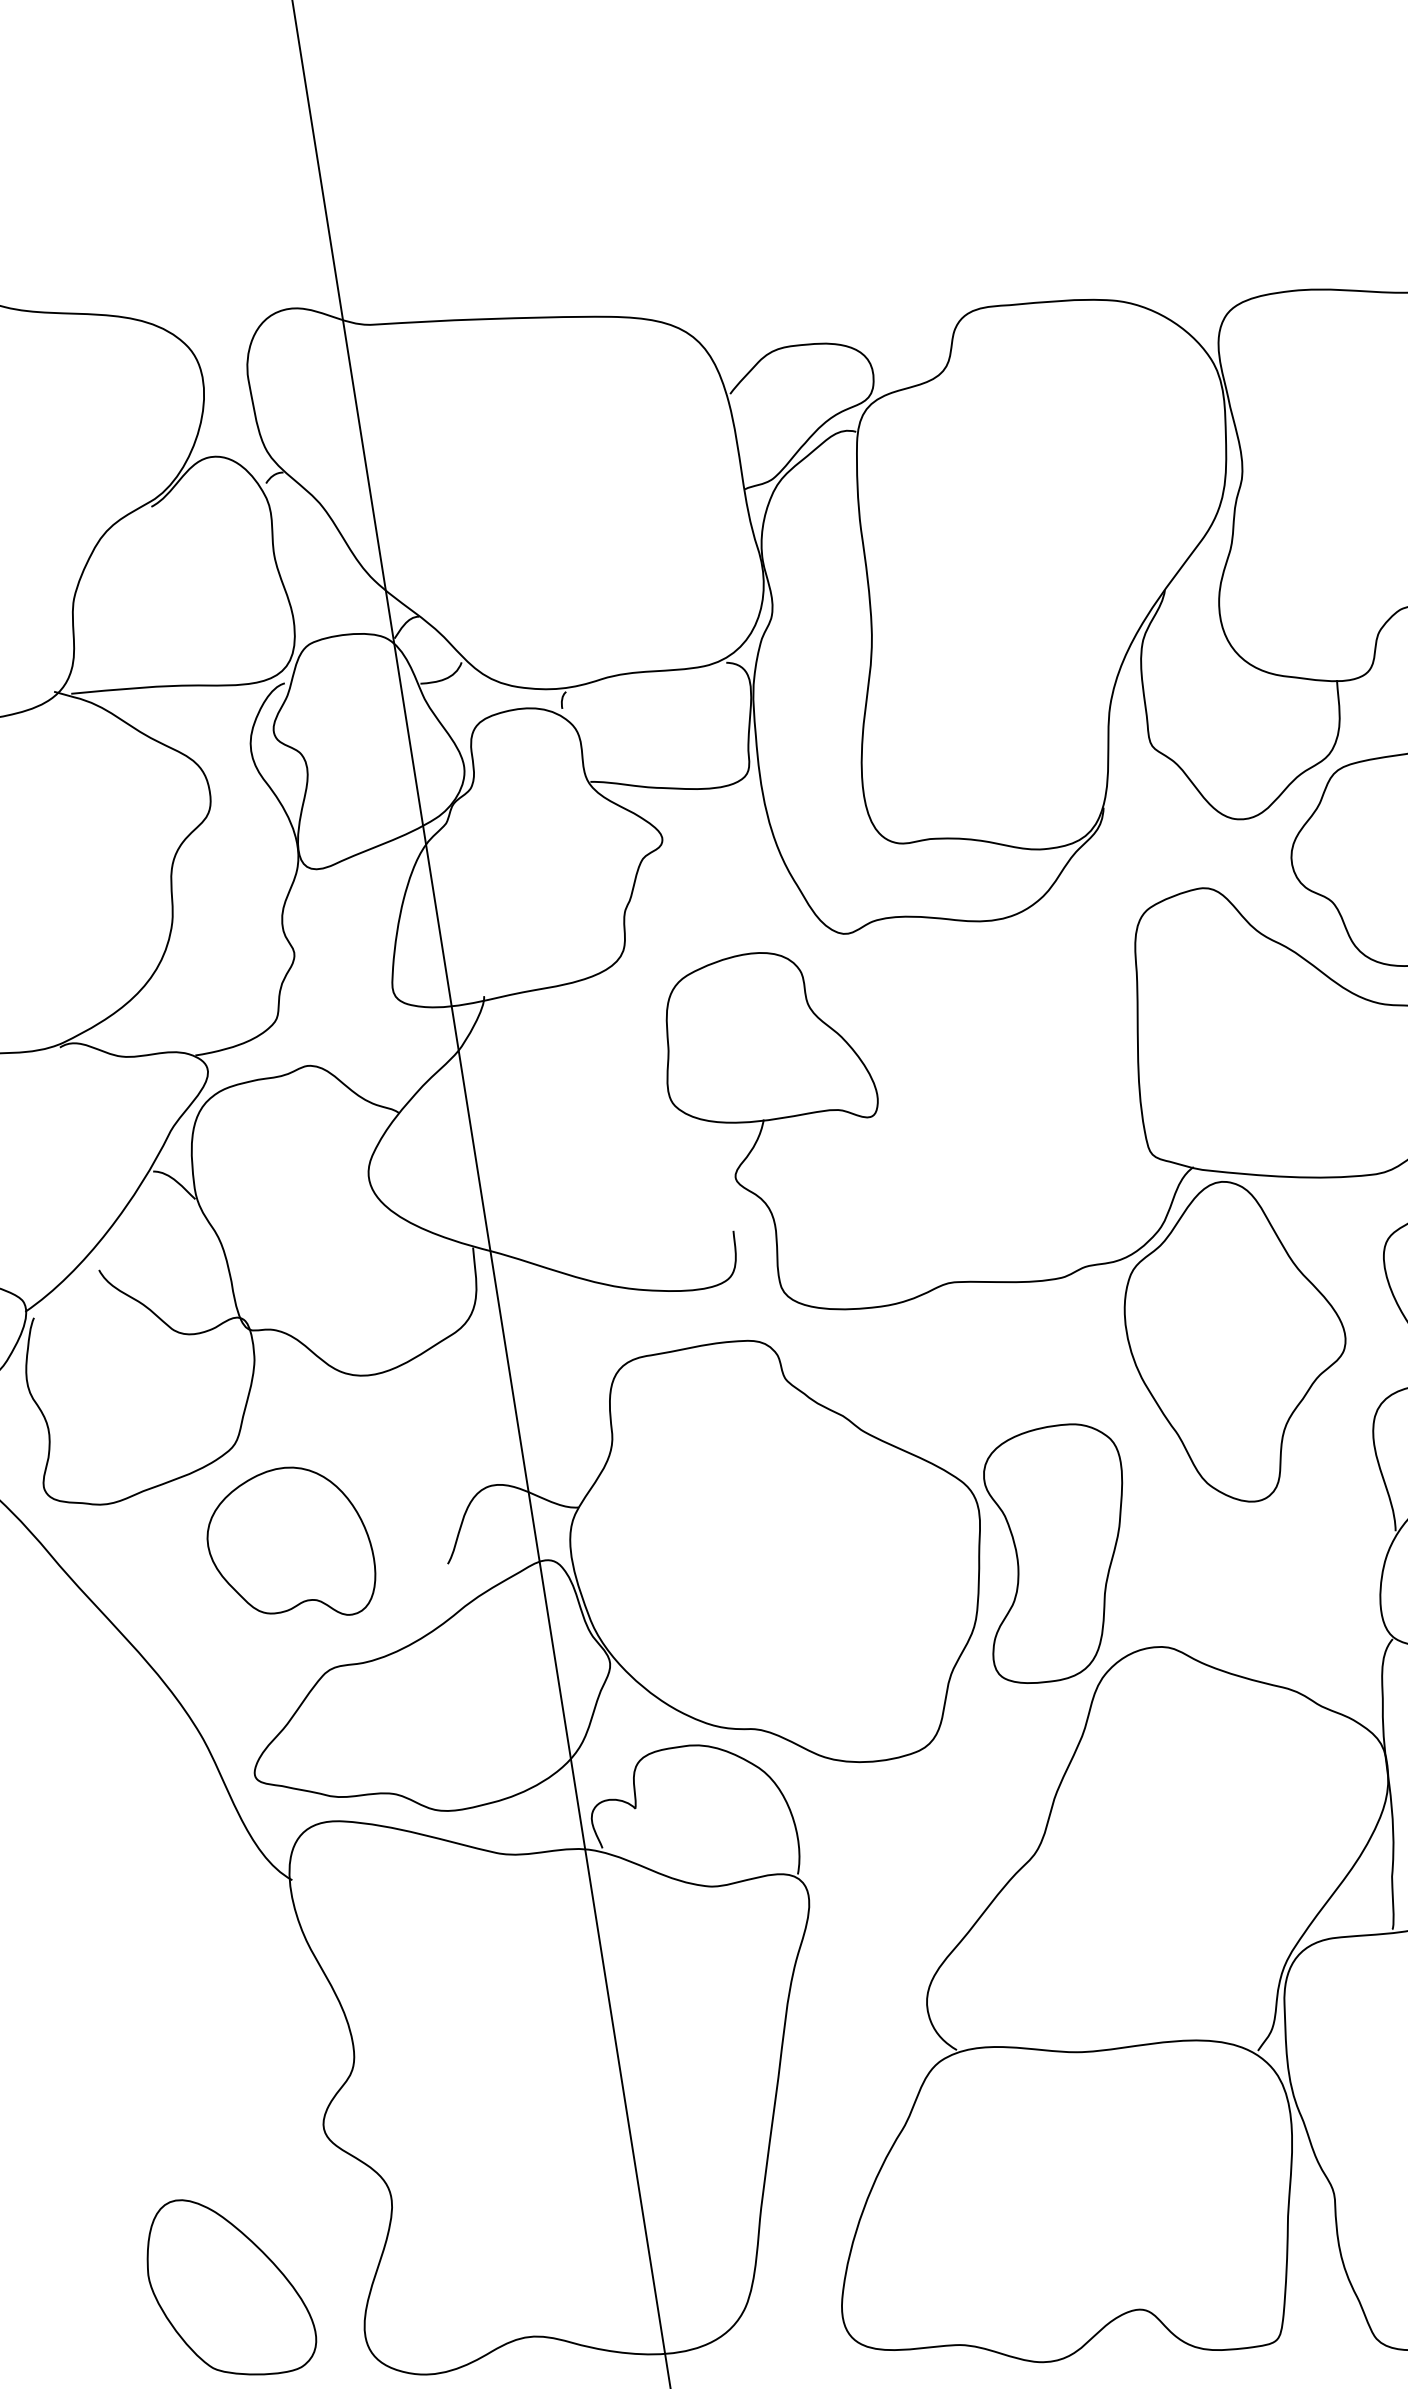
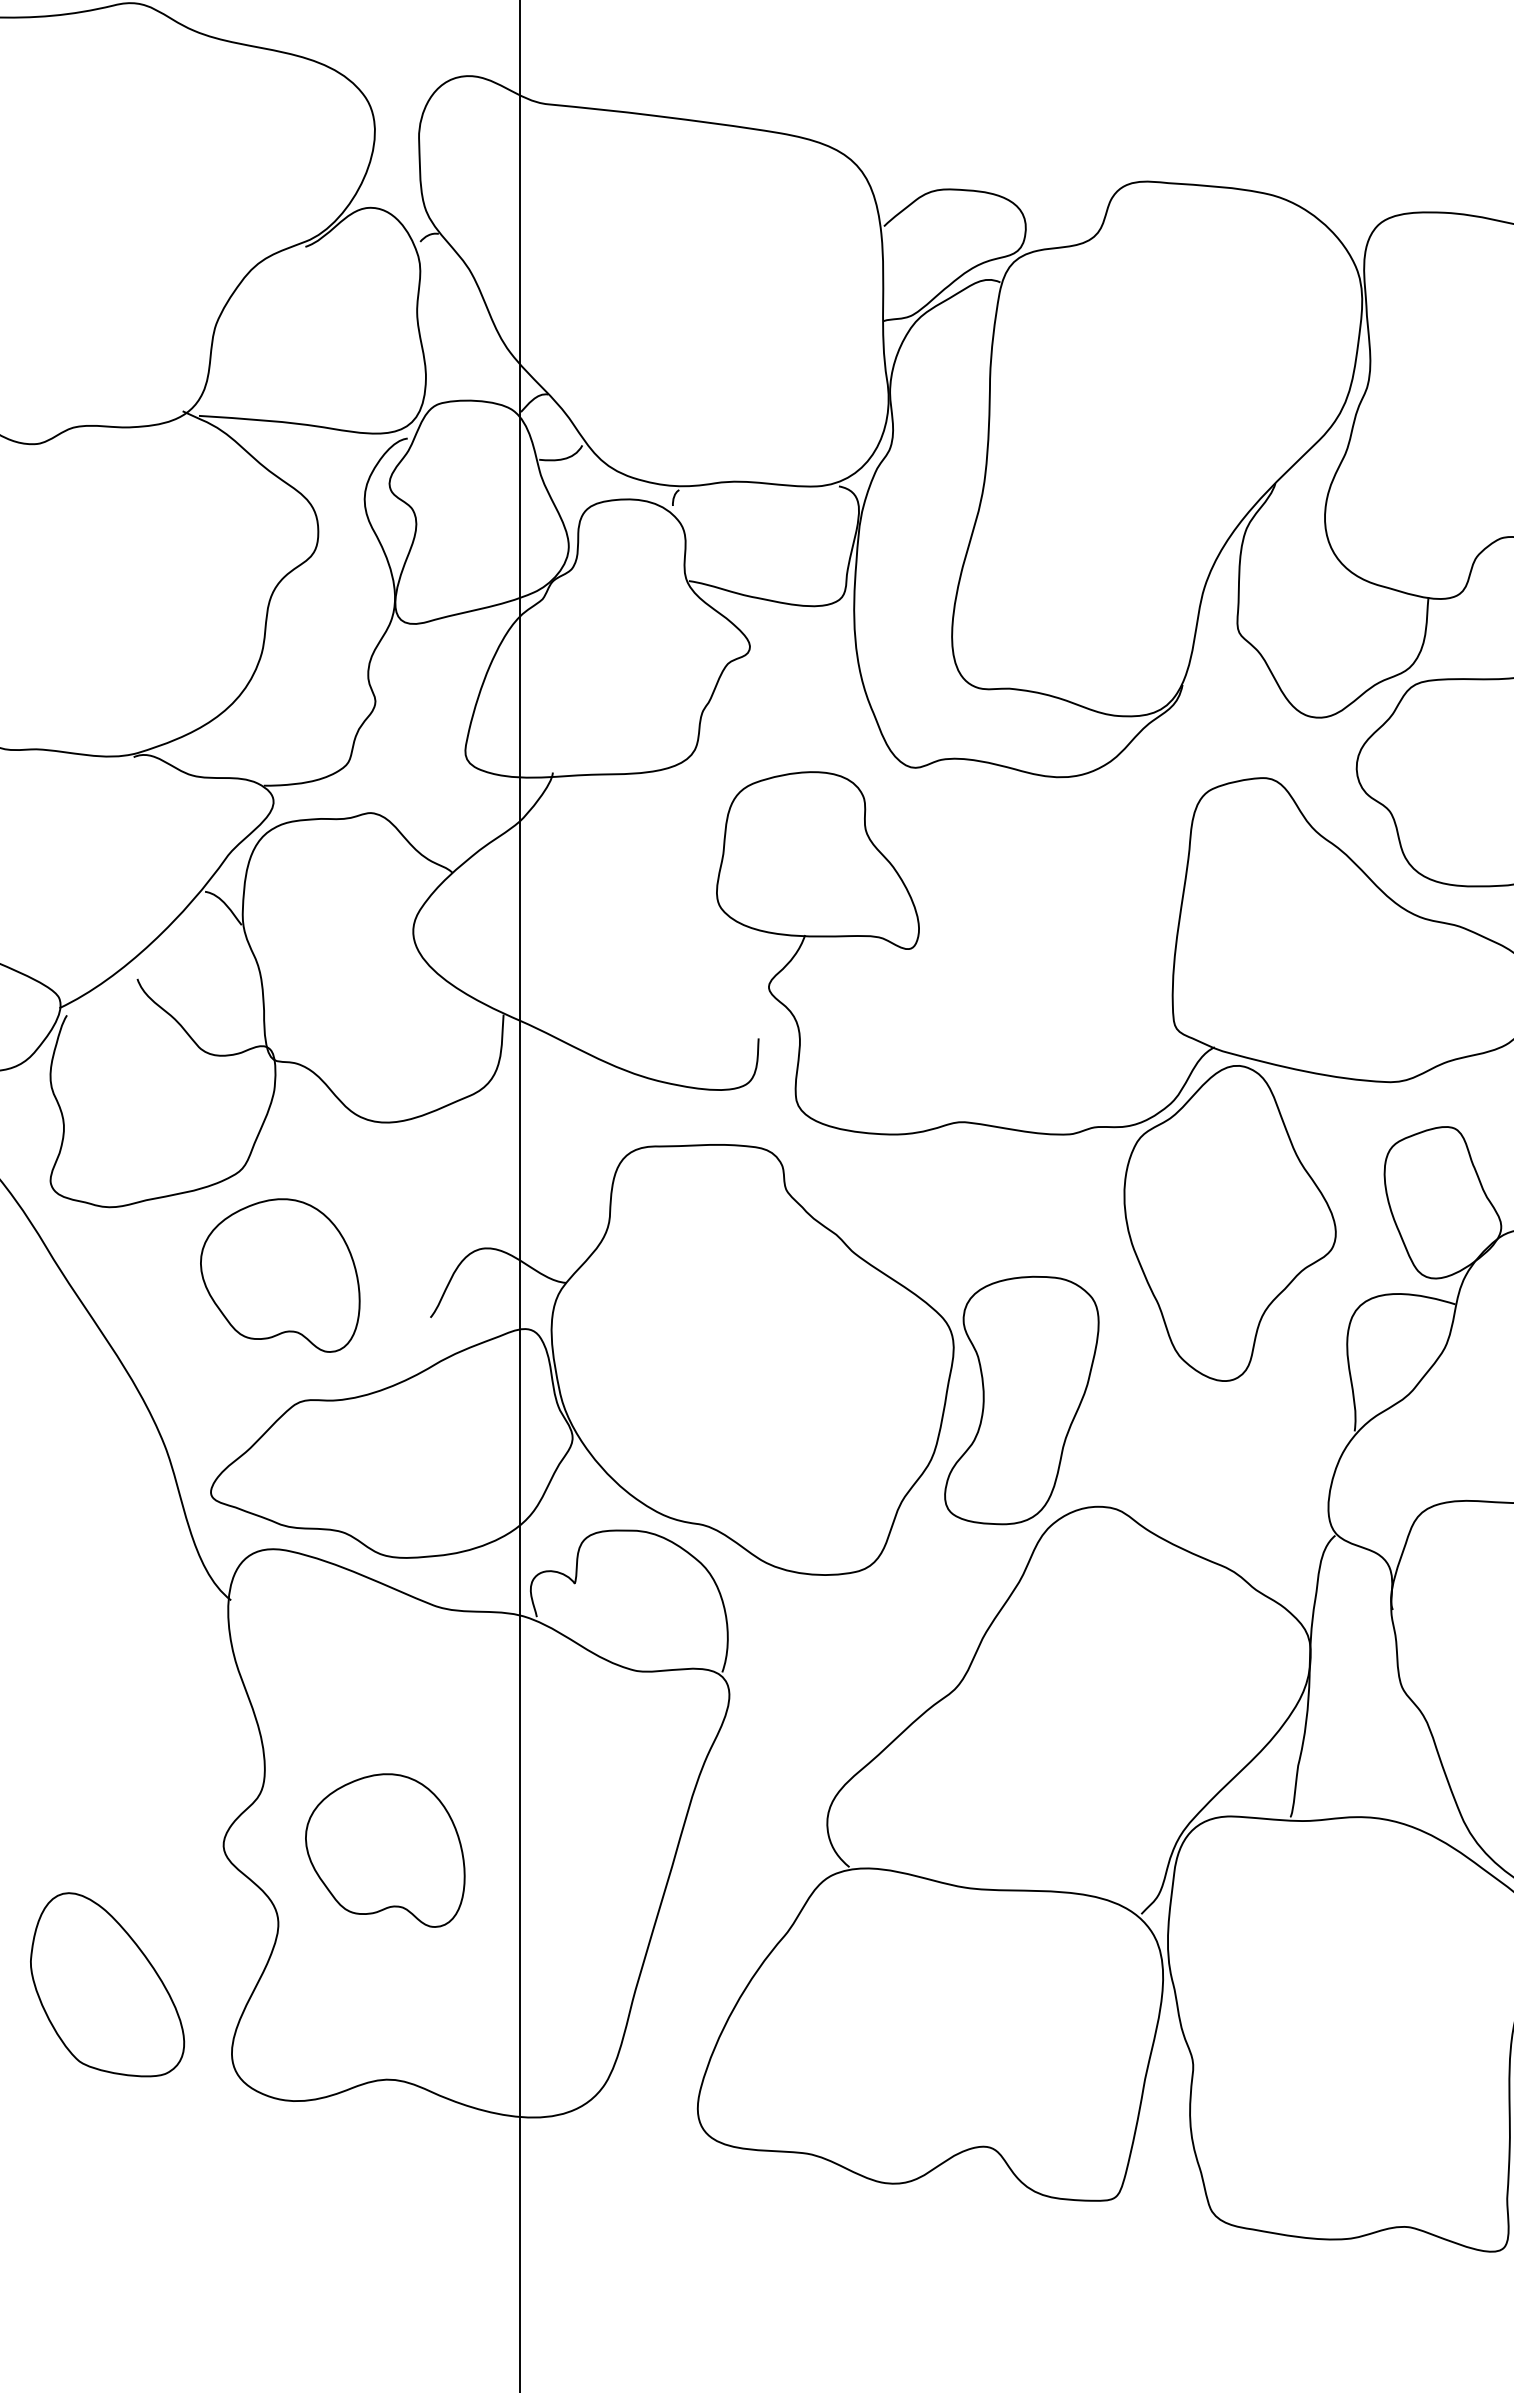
part: (487, 2107) -> (385, 1850), added

